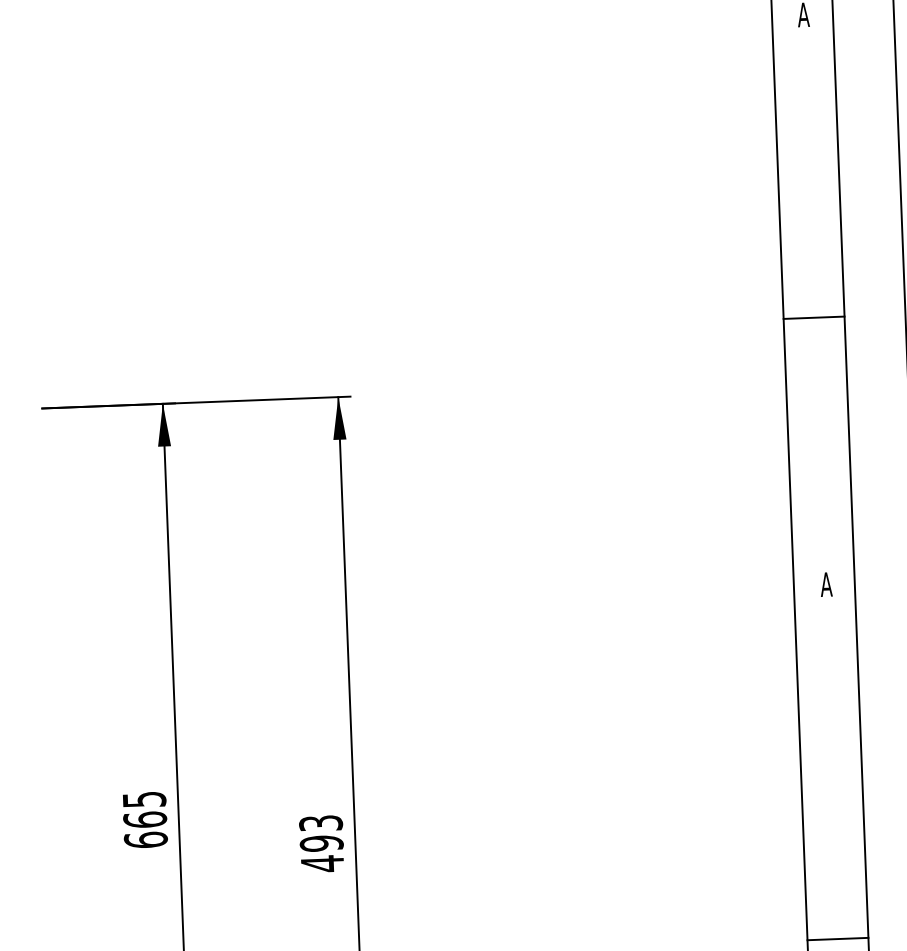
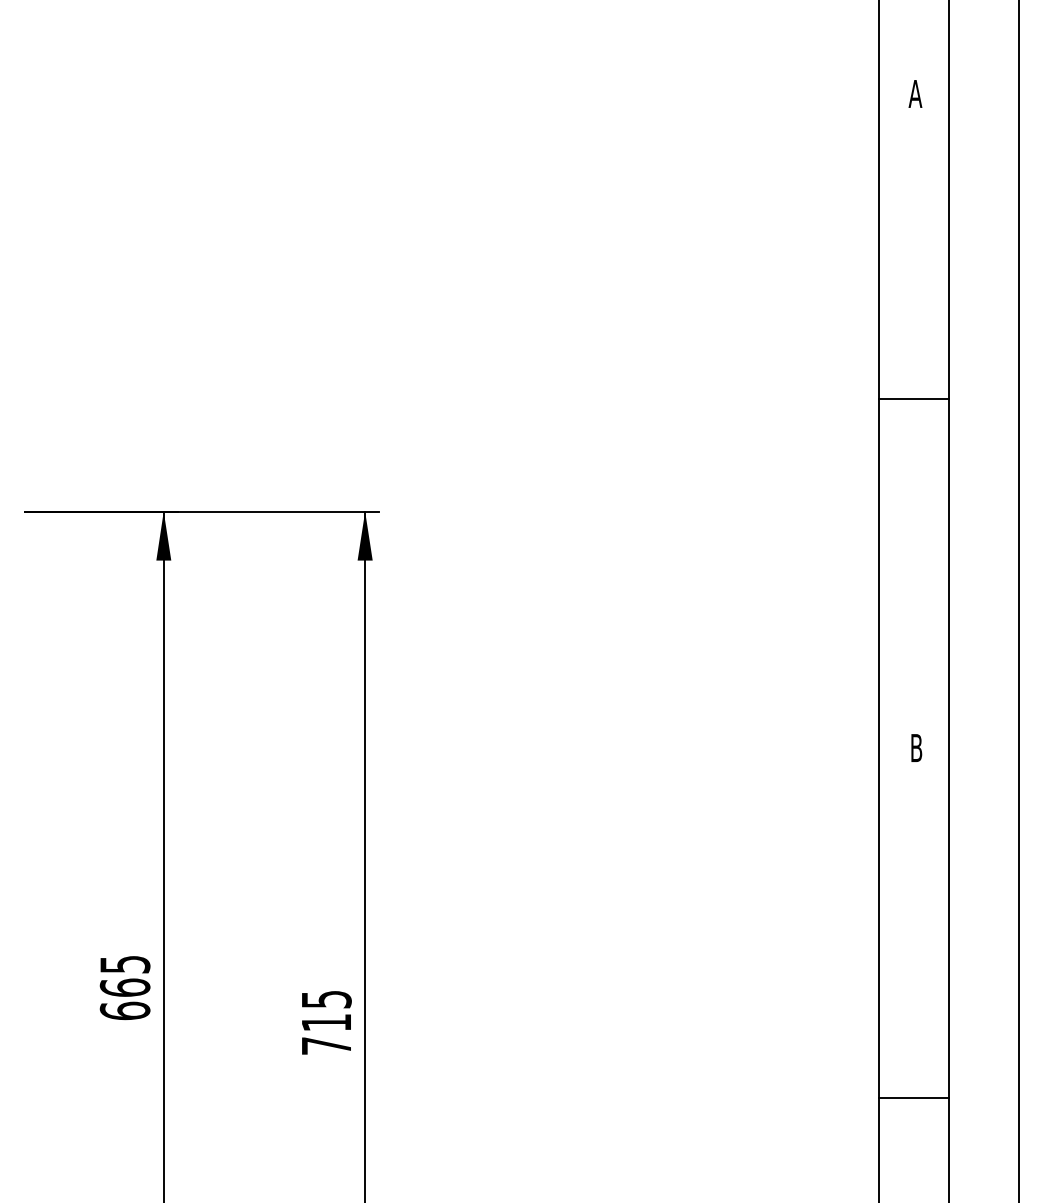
line: (814, 317) -> (914, 398), moved
text: (826, 584) -> (916, 747), A -> B
text: (321, 843) -> (326, 1022), 493 -> 715
line: (838, 938) -> (914, 1097), moved

